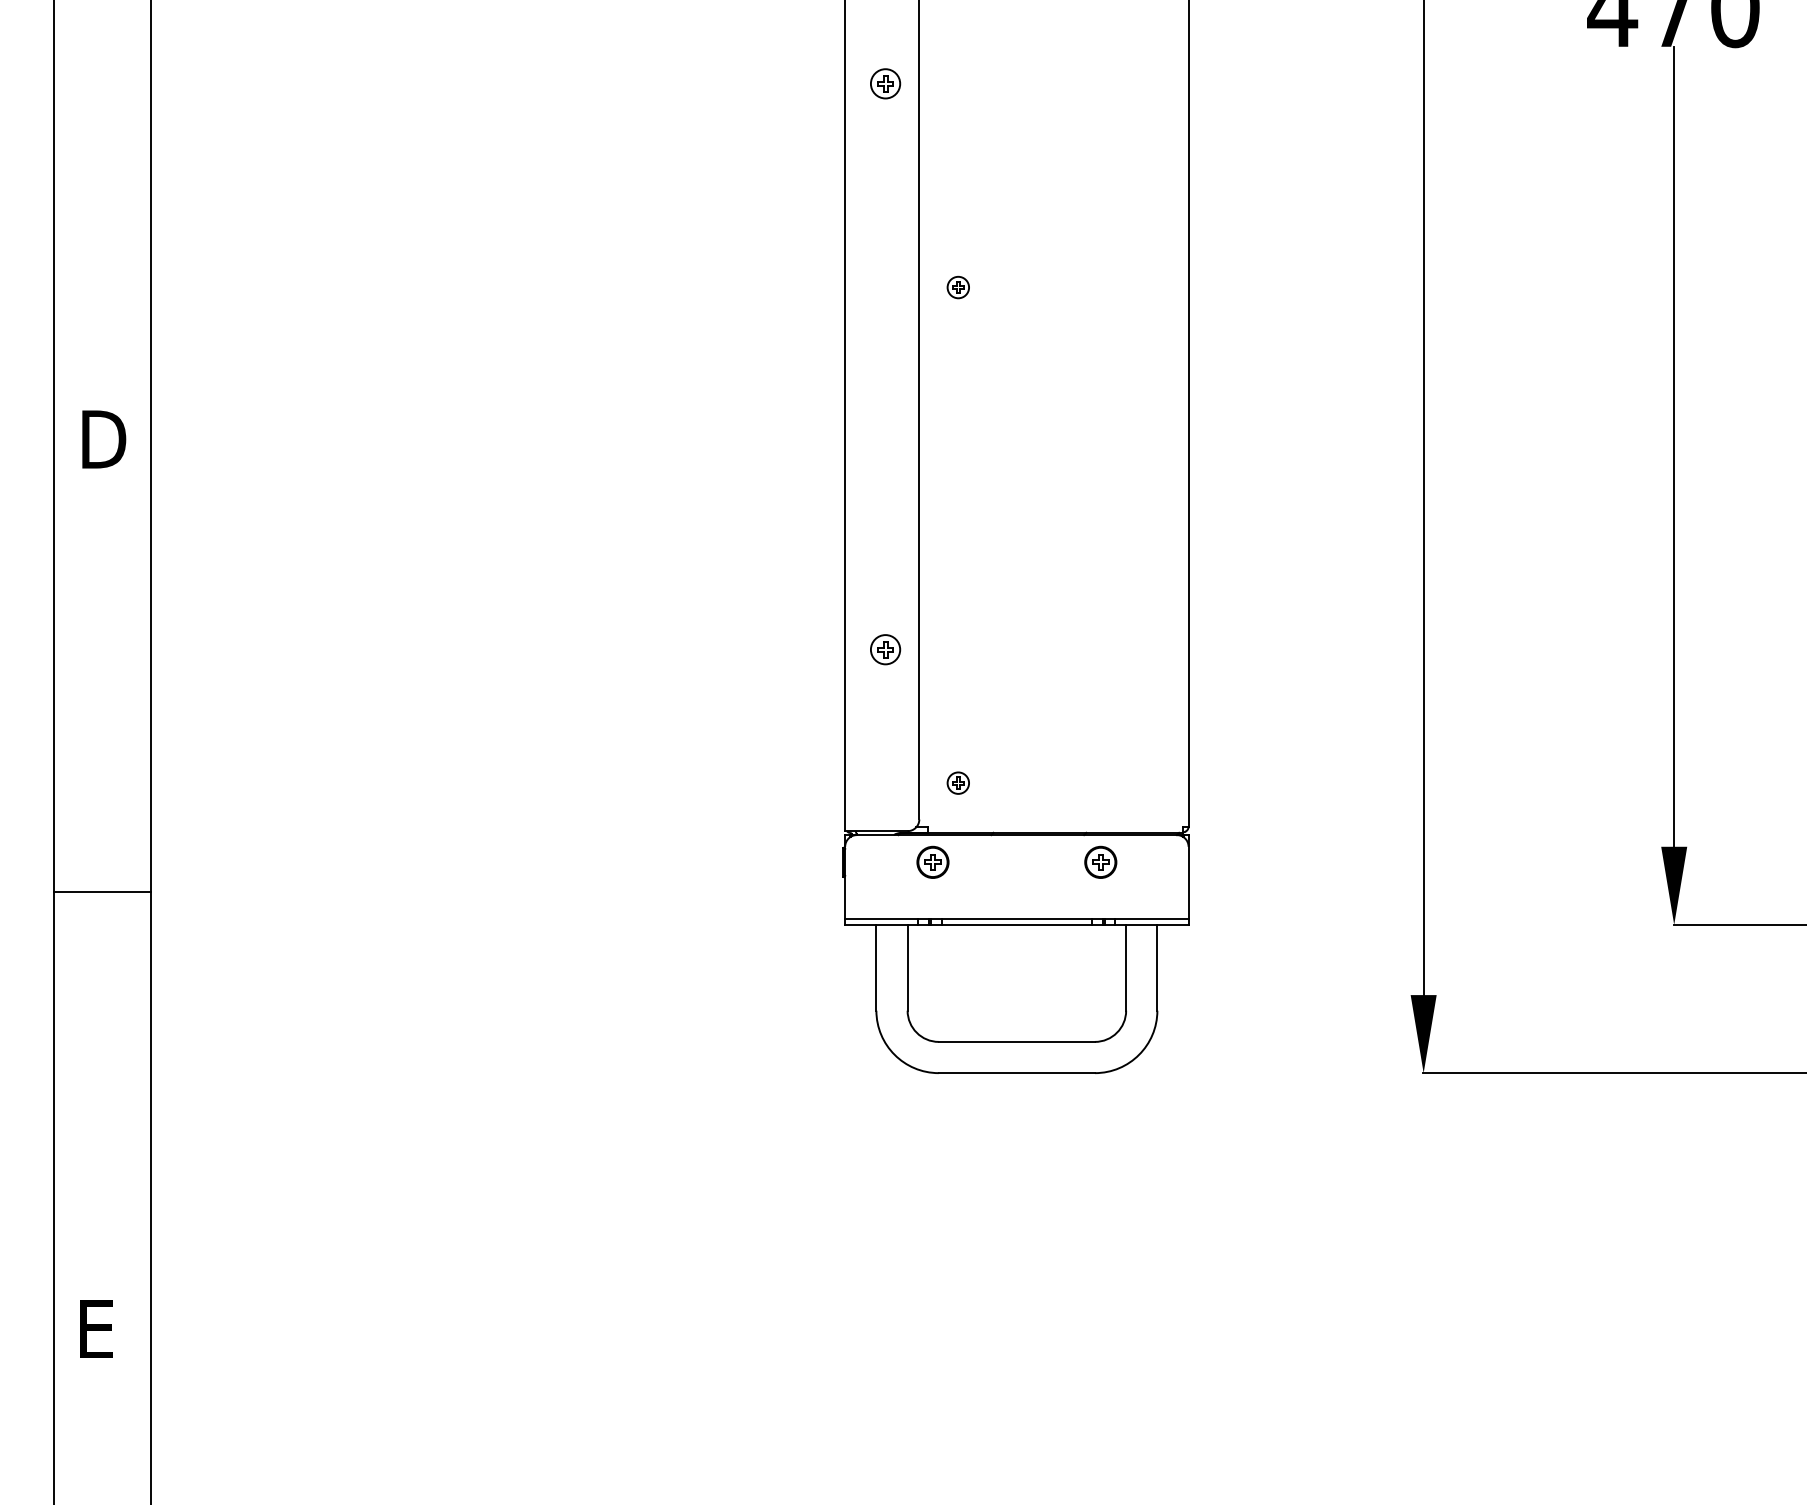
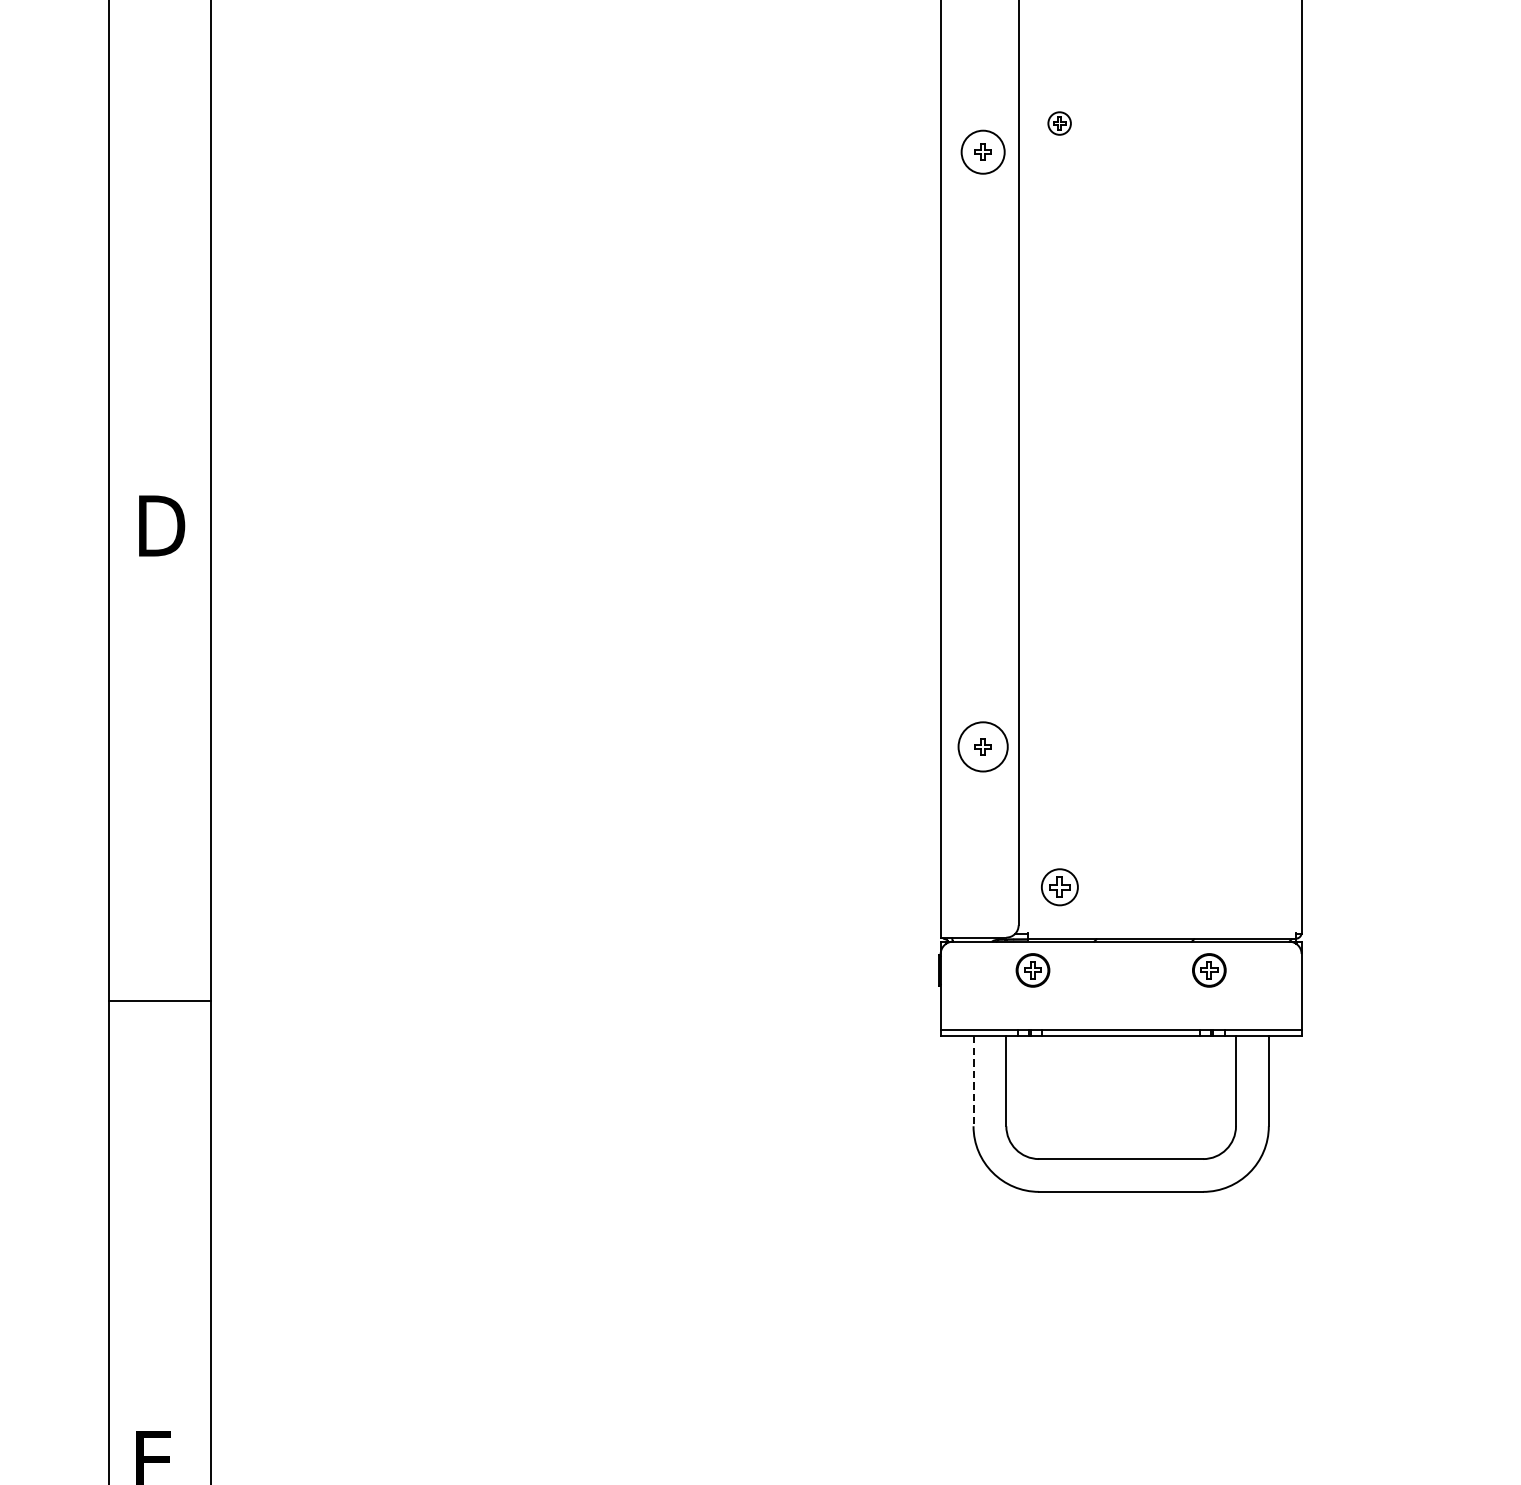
circle: (885, 83) -> (983, 151), size x1.4
part: (957, 287) -> (1058, 123), moved
circle: (885, 649) -> (983, 746), size x1.6
part: (957, 782) -> (1058, 886), size x1.6
line: (876, 967) -> (973, 1080), solid -> dashed

